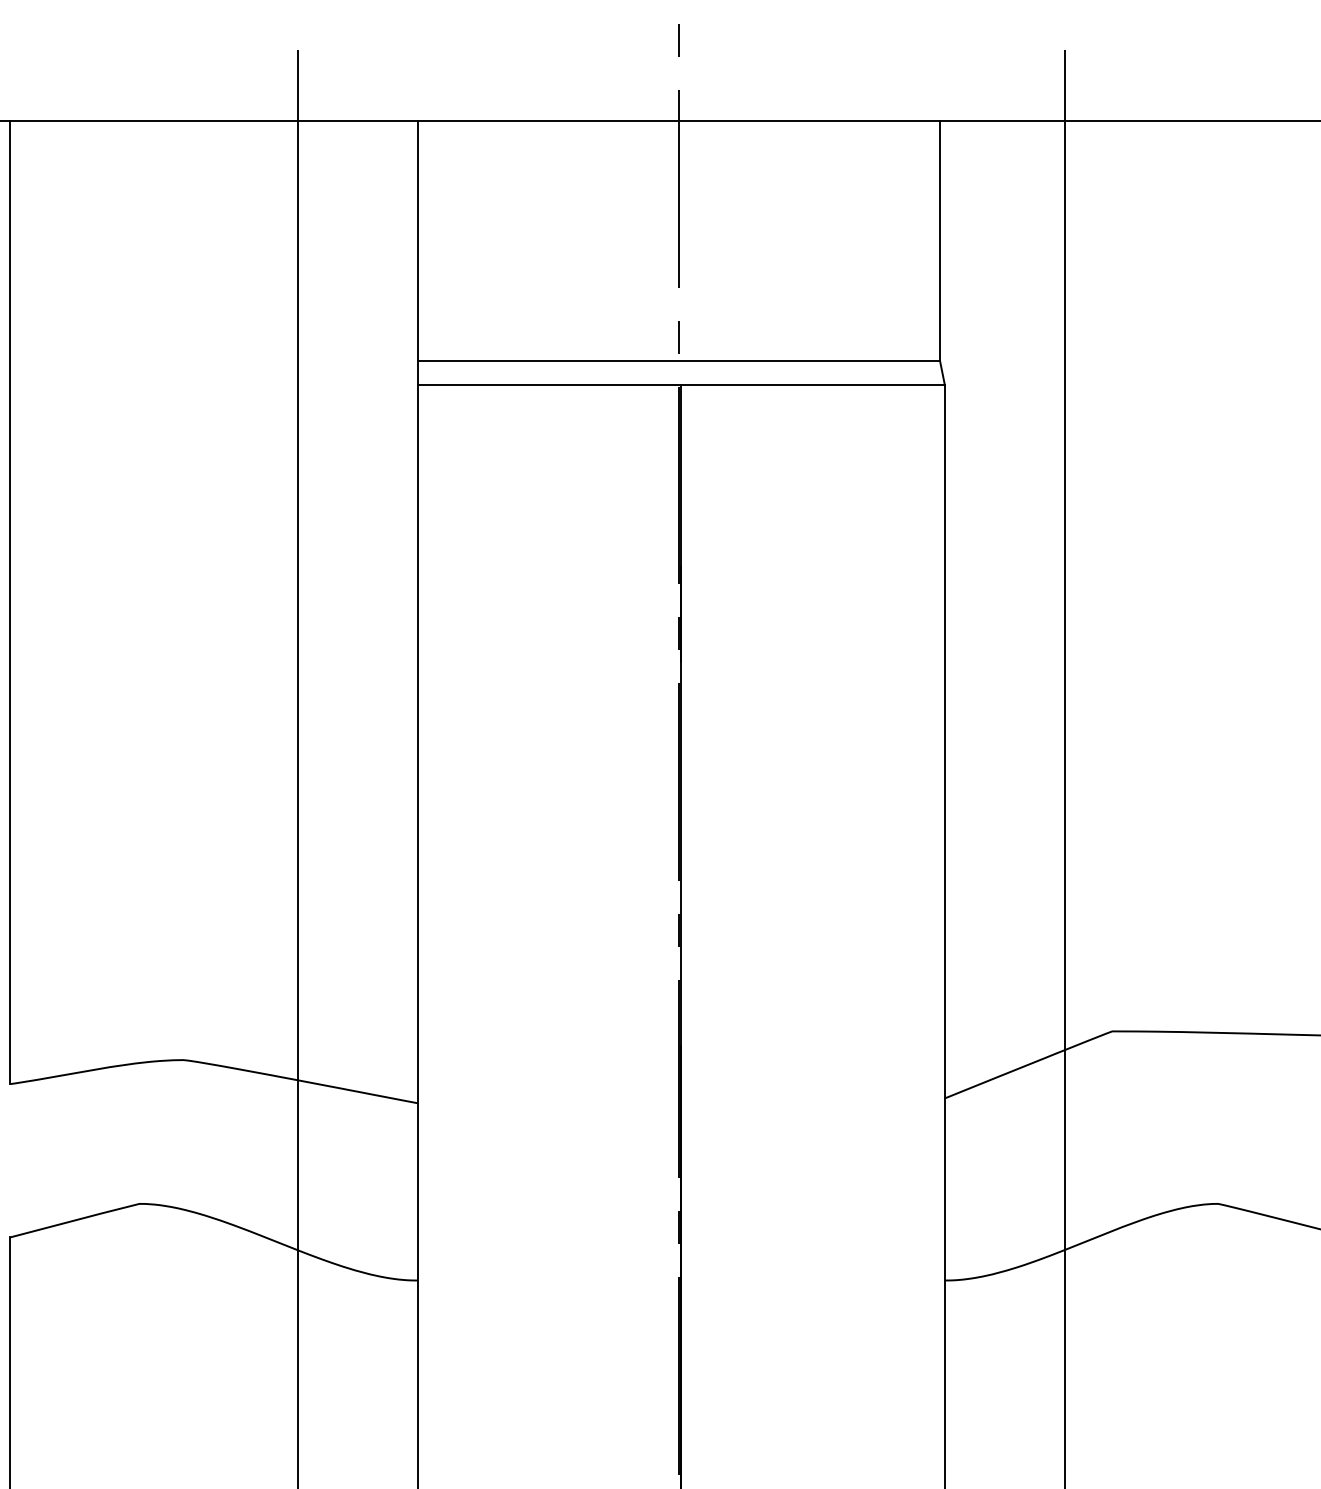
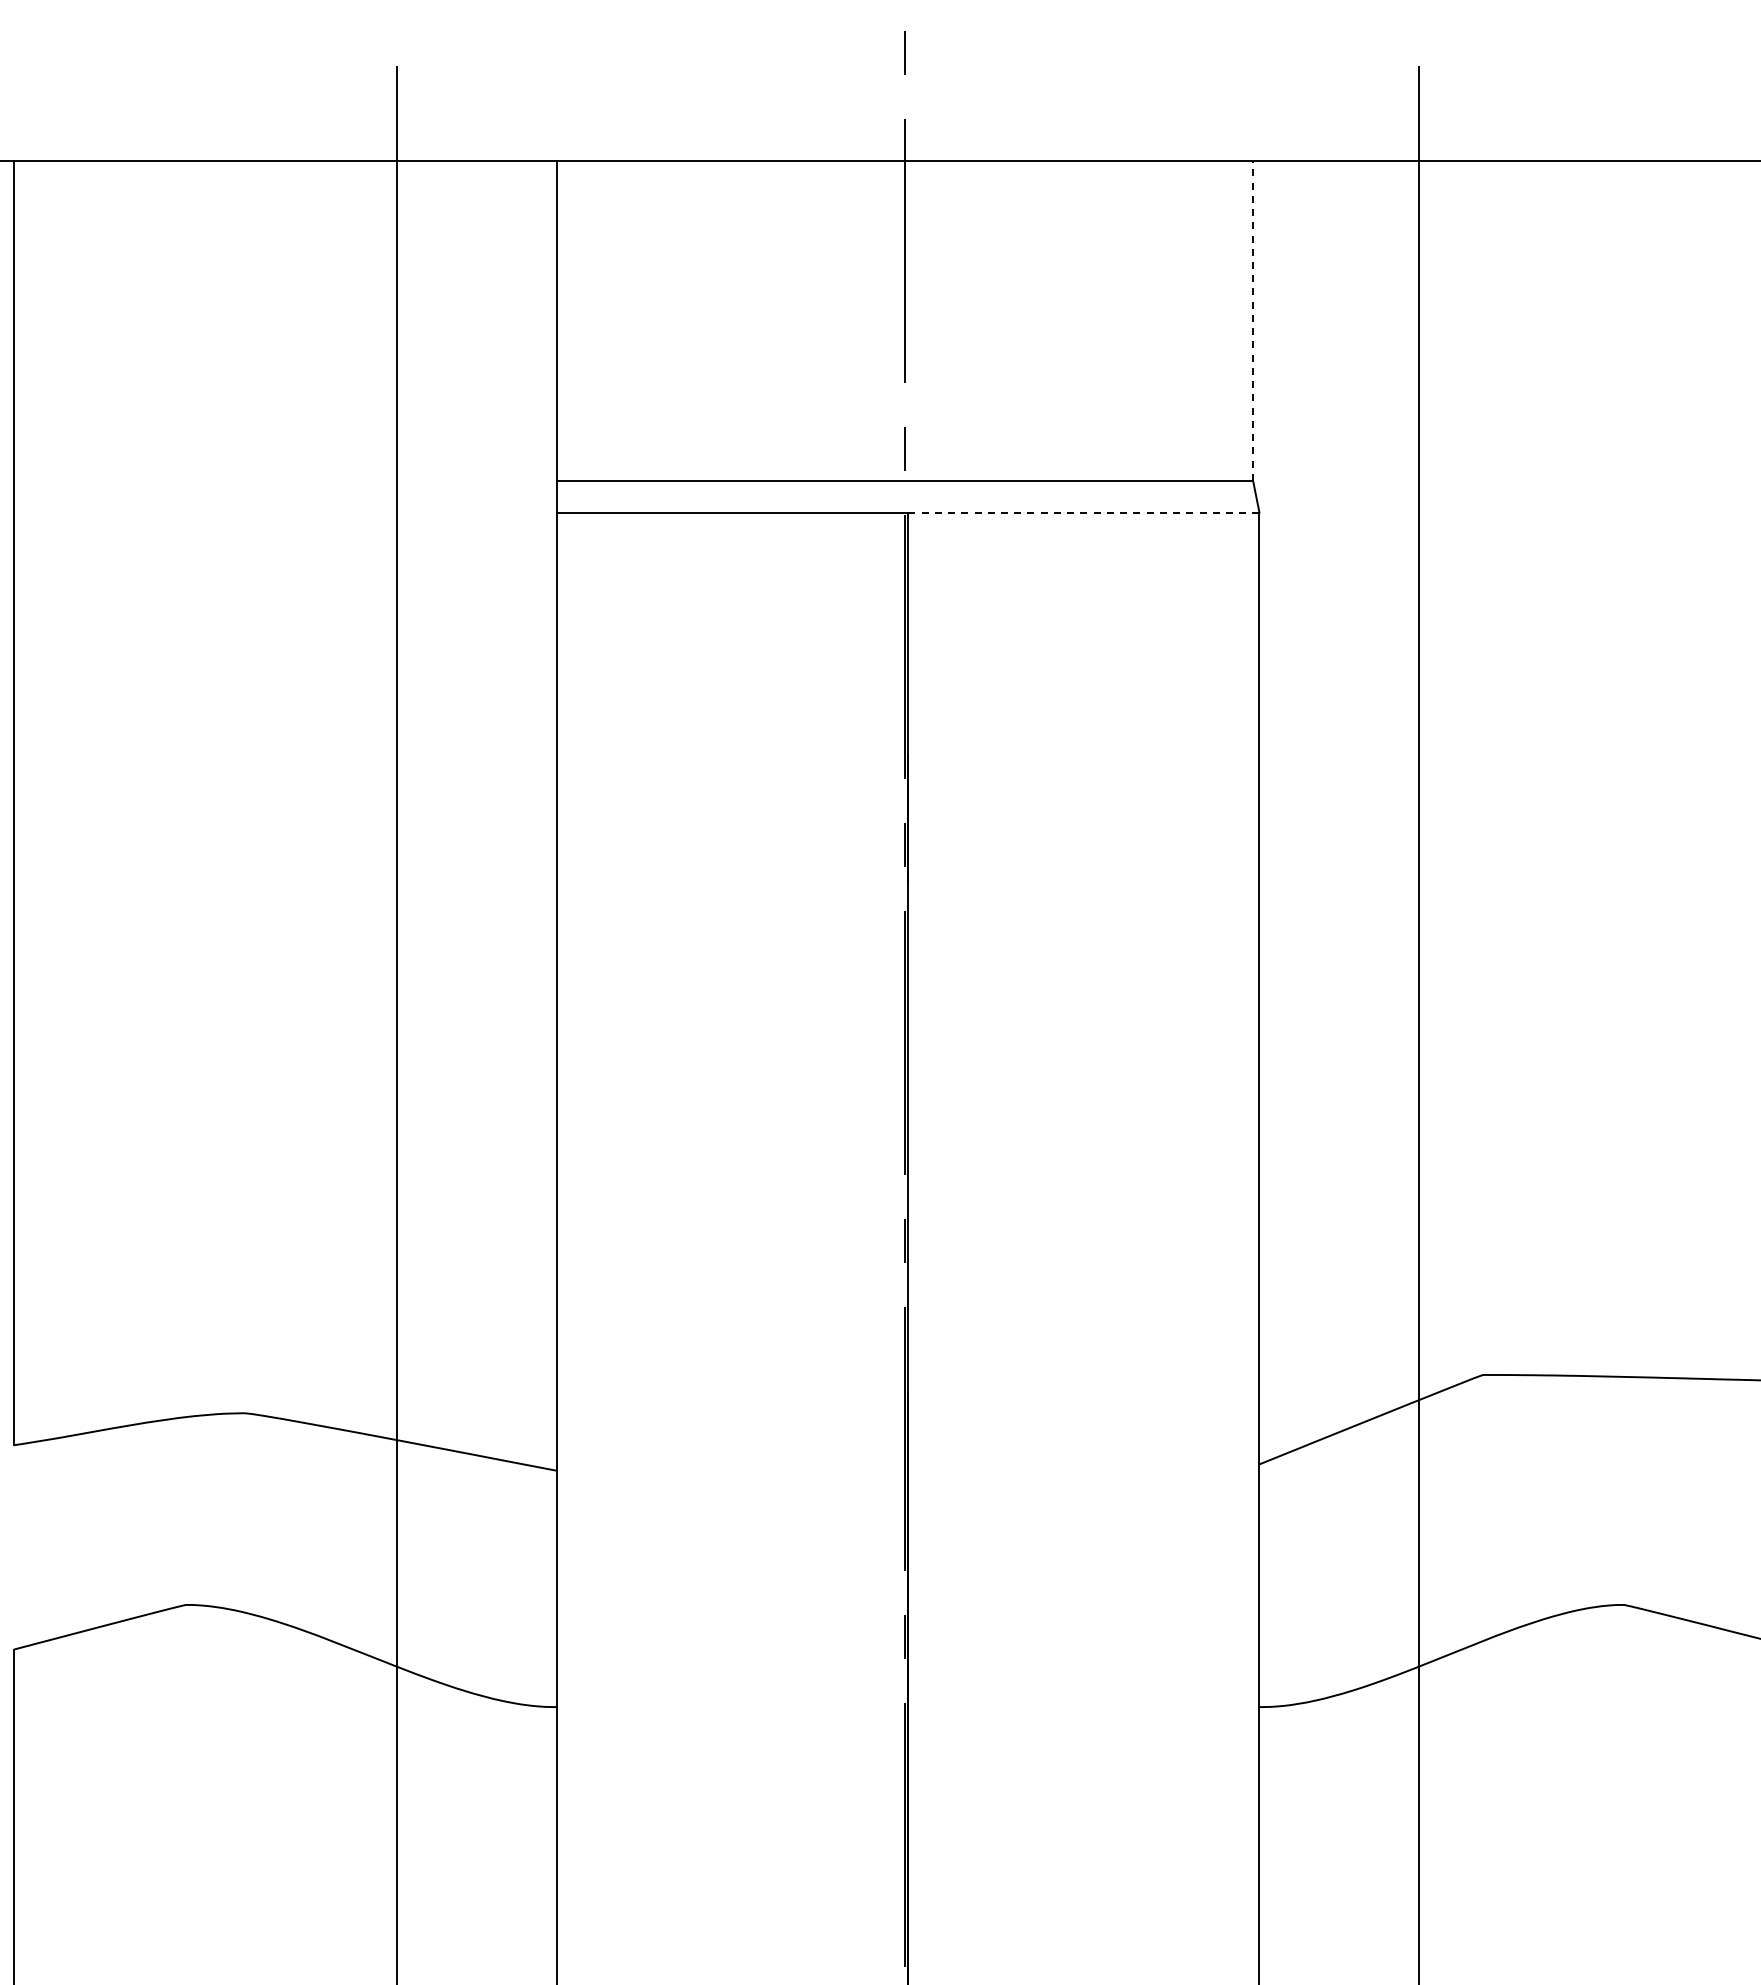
line: (940, 241) -> (1253, 321), solid -> dashed
line: (812, 384) -> (1083, 512), solid -> dashed

